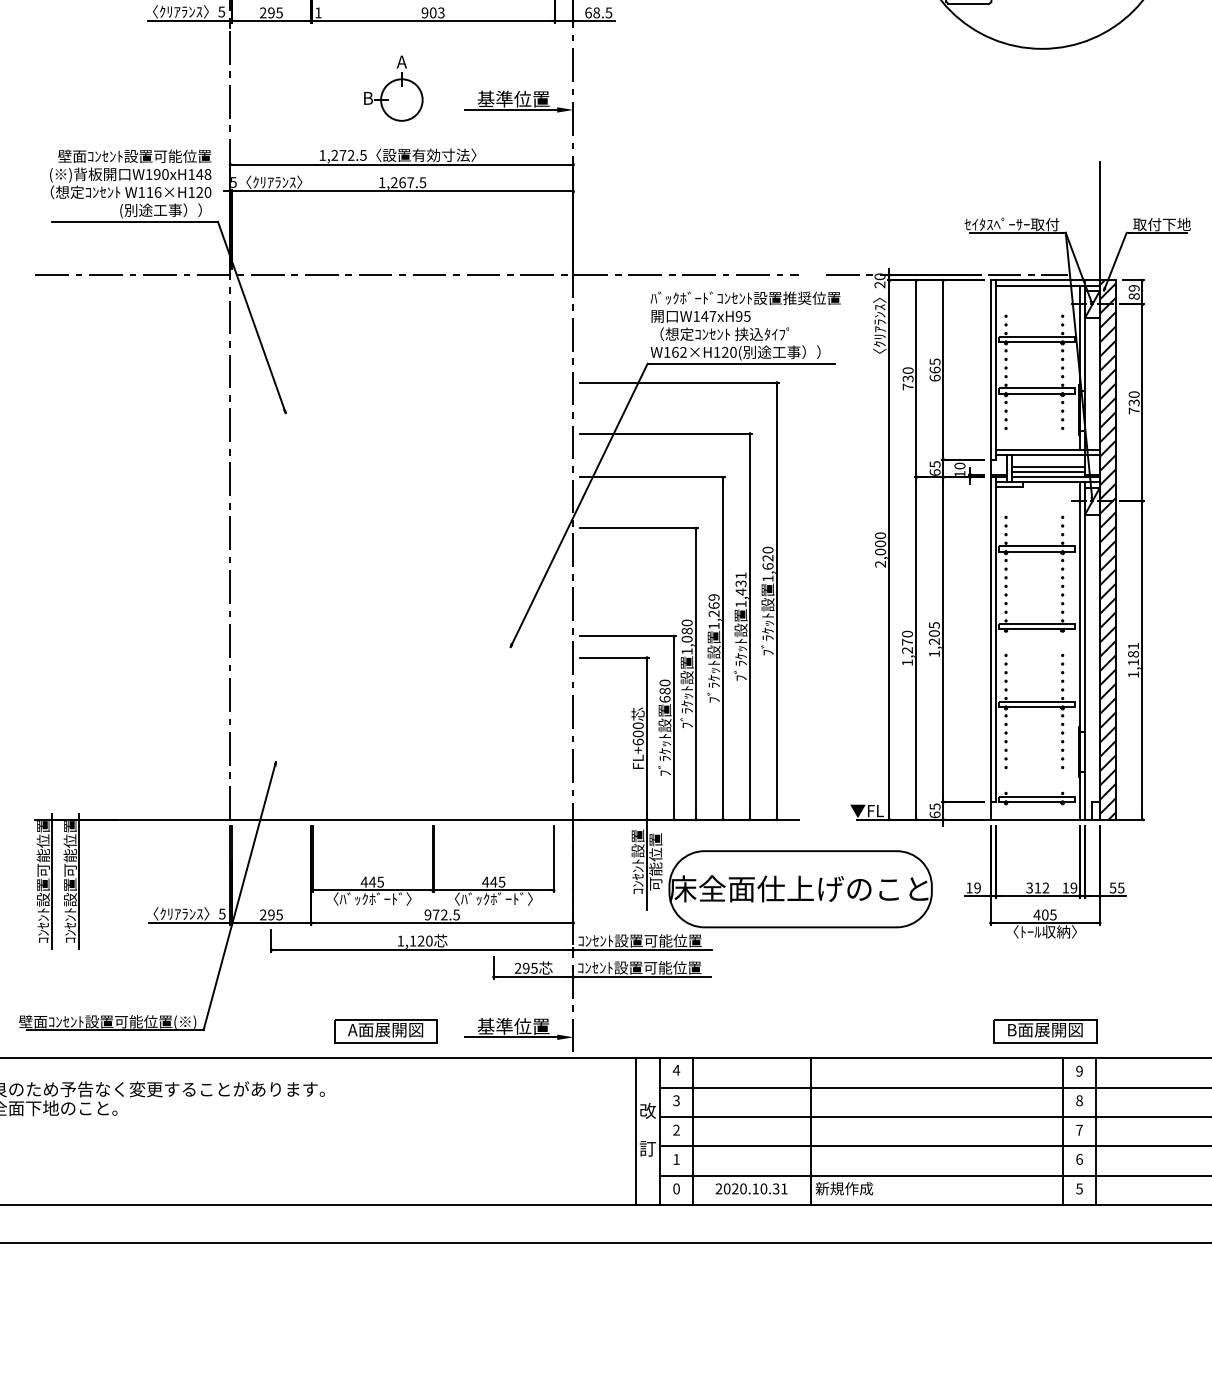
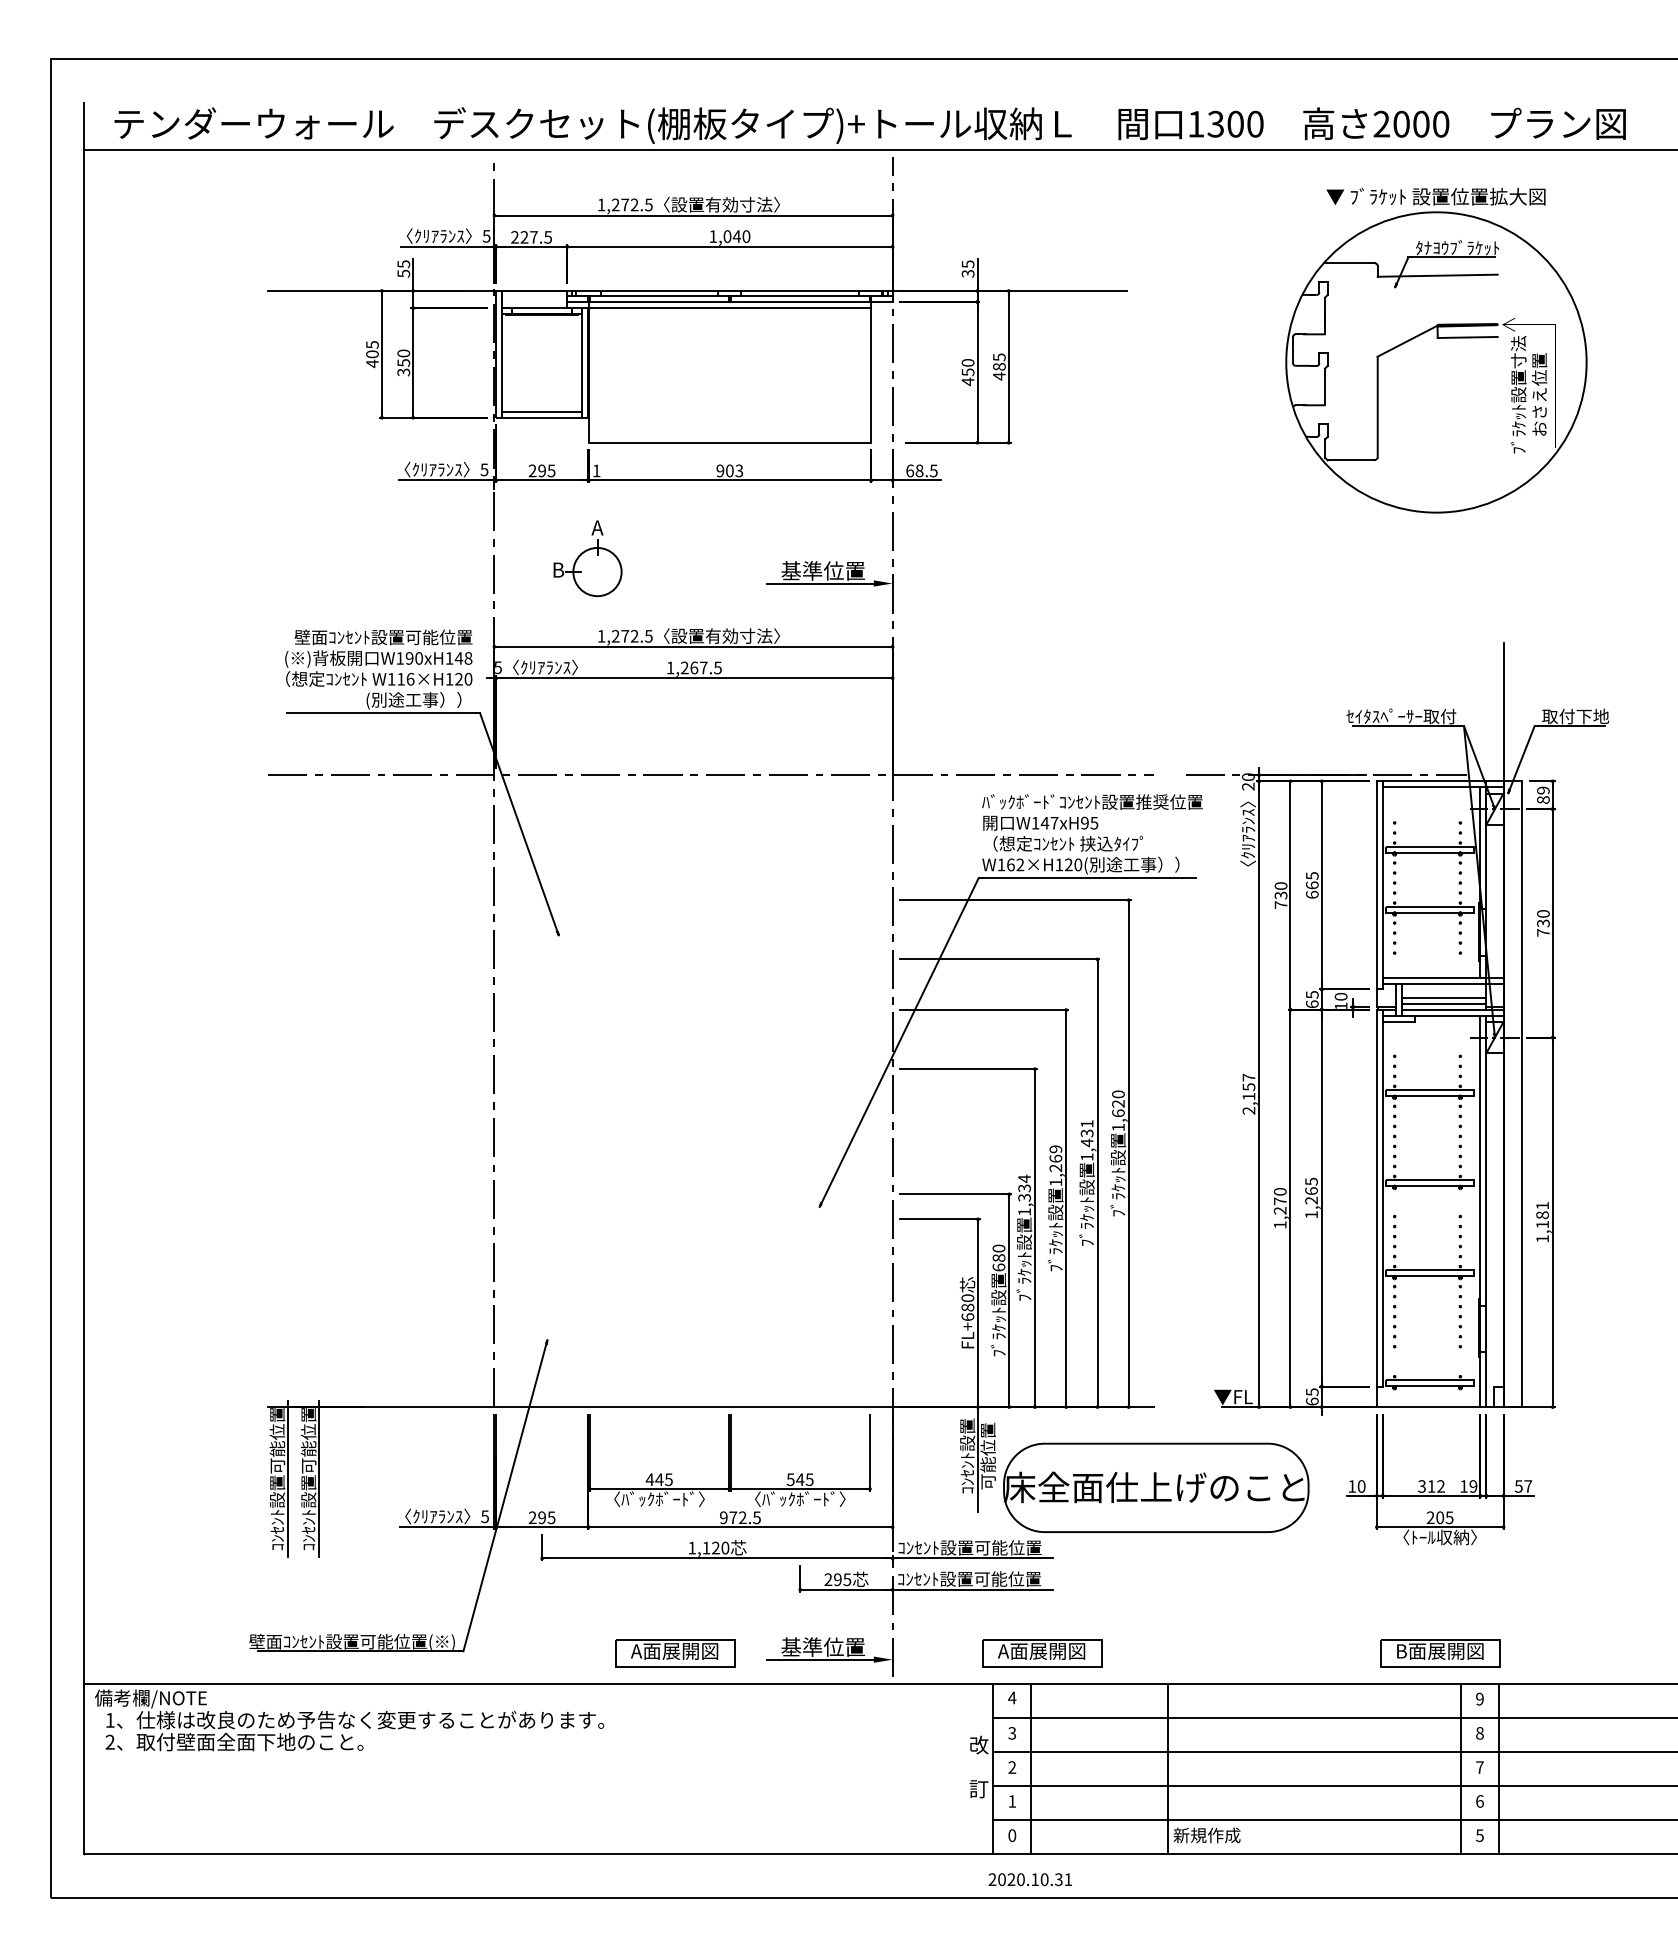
part: (393, 88) -> (587, 558), moved
text: (880, 543) -> (1248, 1086), 2,000 -> 2,157
hatch: (1107, 550) -> (1512, 1094), removed
text: (687, 630) -> (1024, 1187), 1,080 -> 1,334
text: (934, 632) -> (1311, 1190), 1,205 -> 1,265
text: (637, 733) -> (967, 1307), FL+600 -> FL+680
text: (485, 882) -> (790, 1479), 445 -> 545
text: (977, 888) -> (1361, 1486), 19 -> 10
text: (1121, 888) -> (1528, 1486), 55 -> 57
text: (1036, 914) -> (1430, 1517), 405 -> 205
part: (702, 1031) -> (1042, 1653), added
line: (635, 1131) -> (964, 1769), removed
text: (750, 1188) -> (1029, 1879), moved

